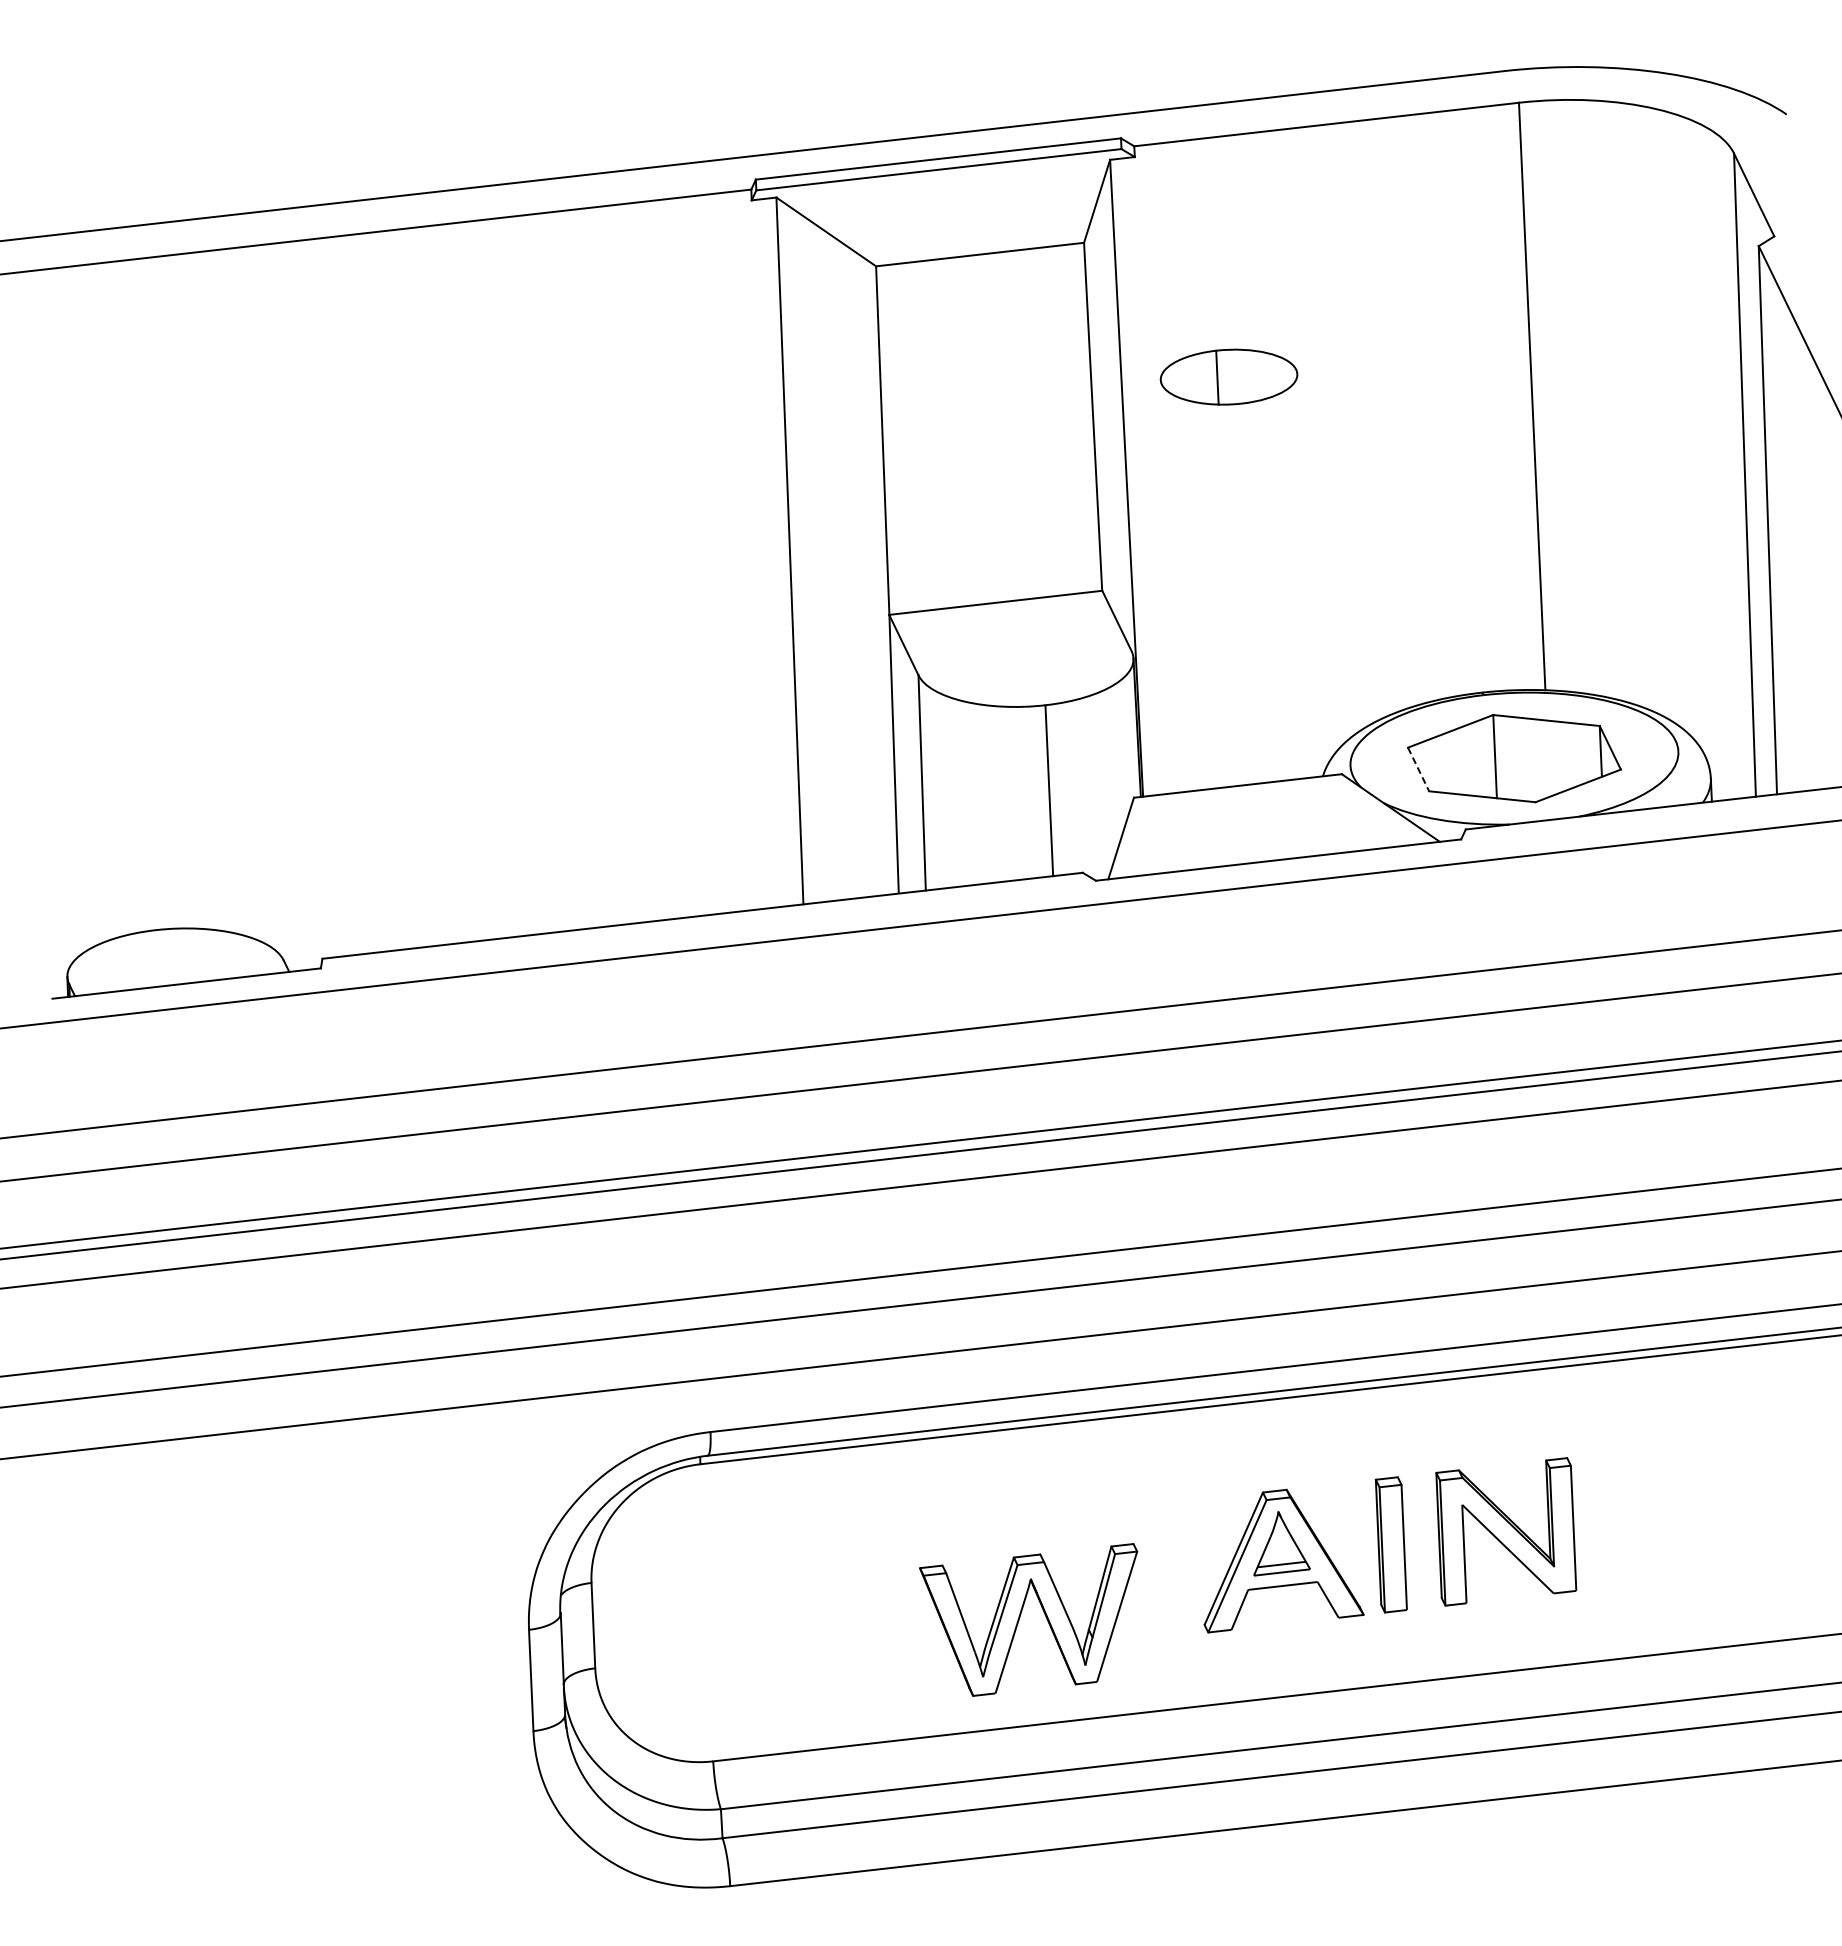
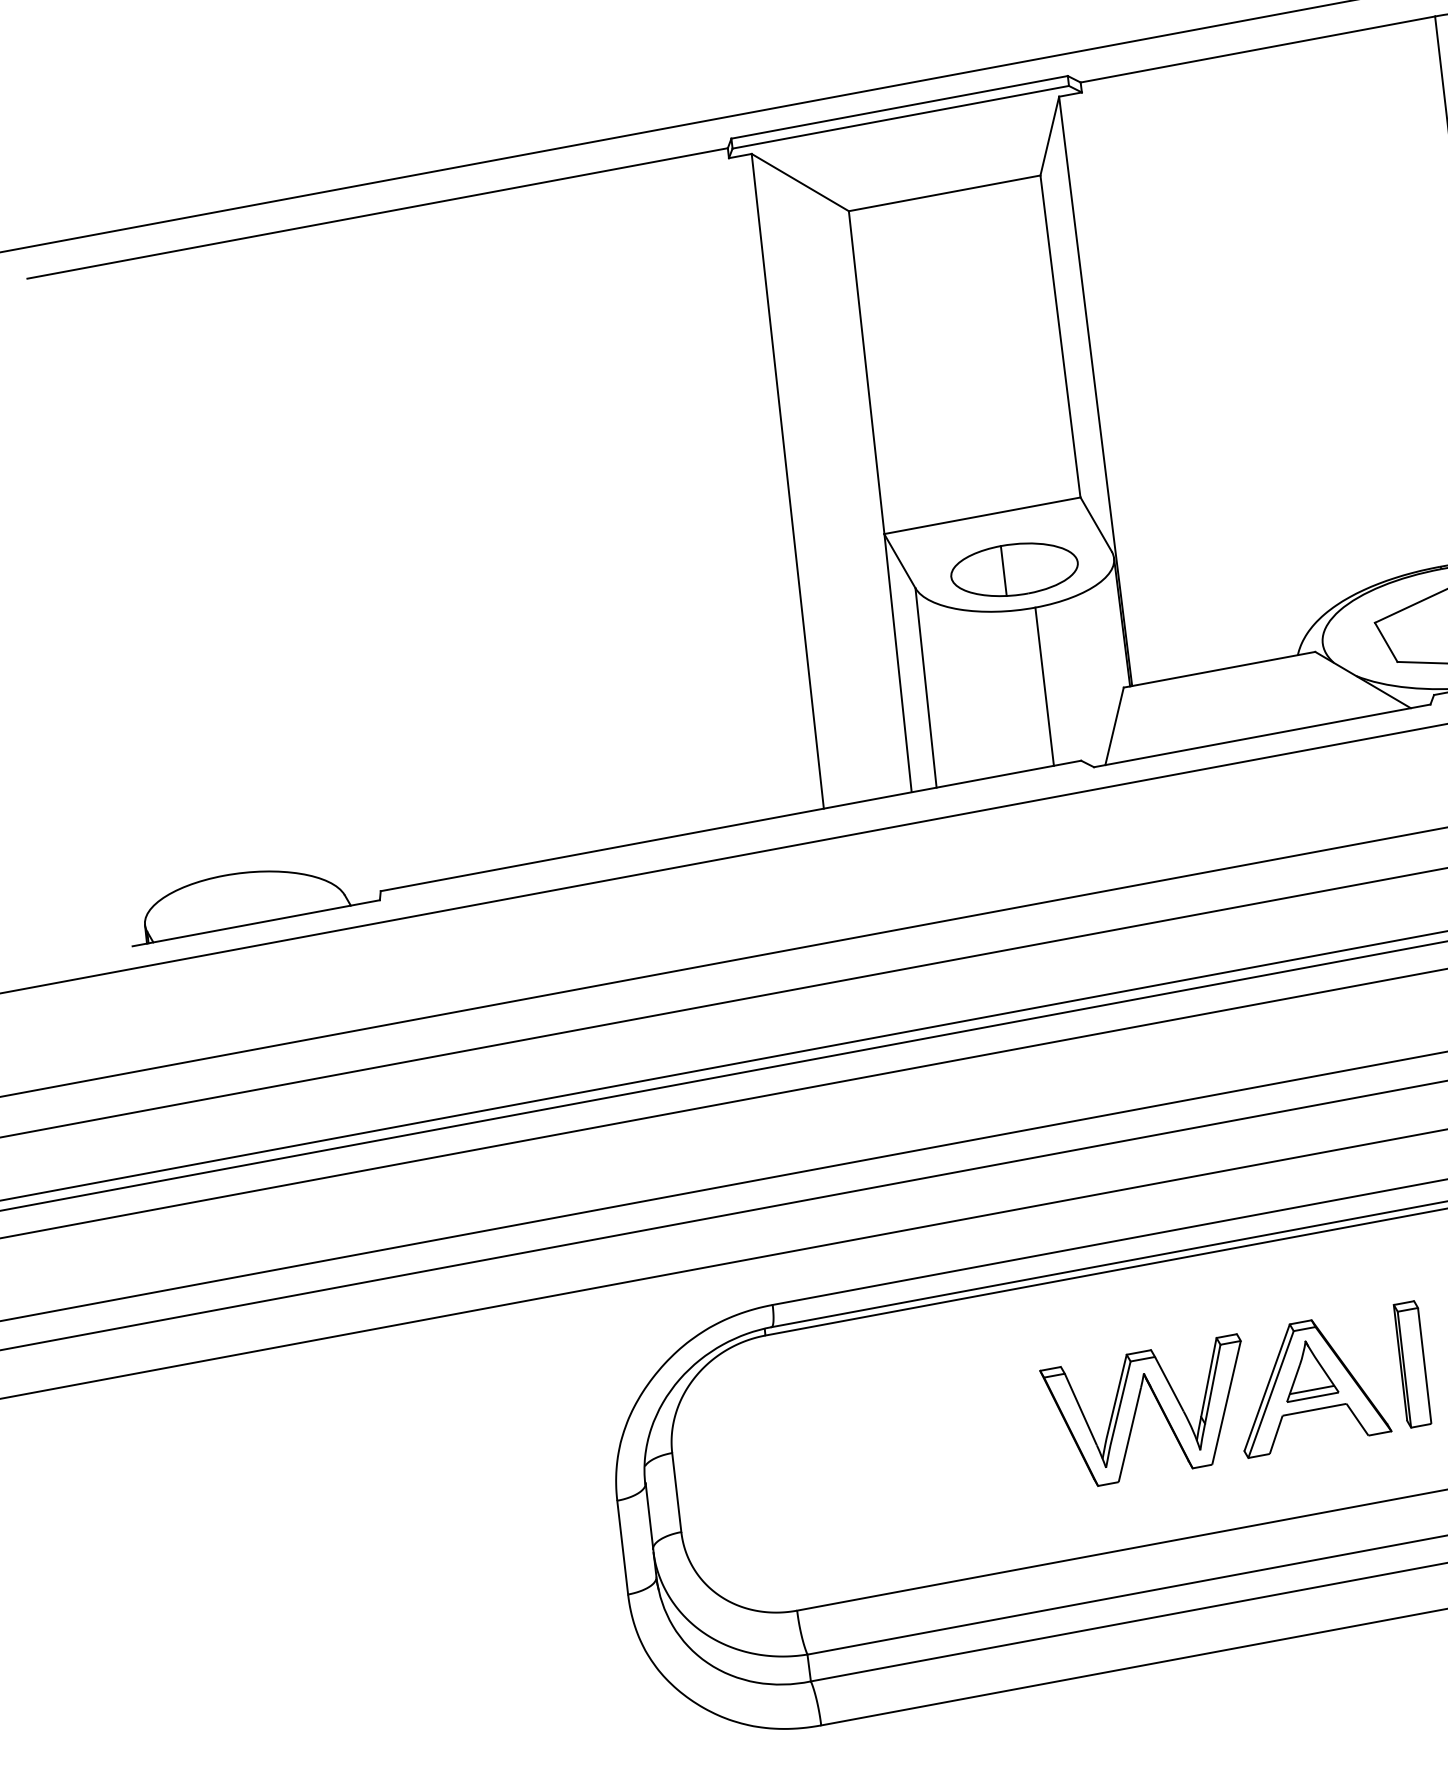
part: (1228, 376) -> (1014, 569), moved
line: (1418, 769) -> (1386, 642), dashed -> solid
part: (1020, 1617) -> (1136, 1409), moved

